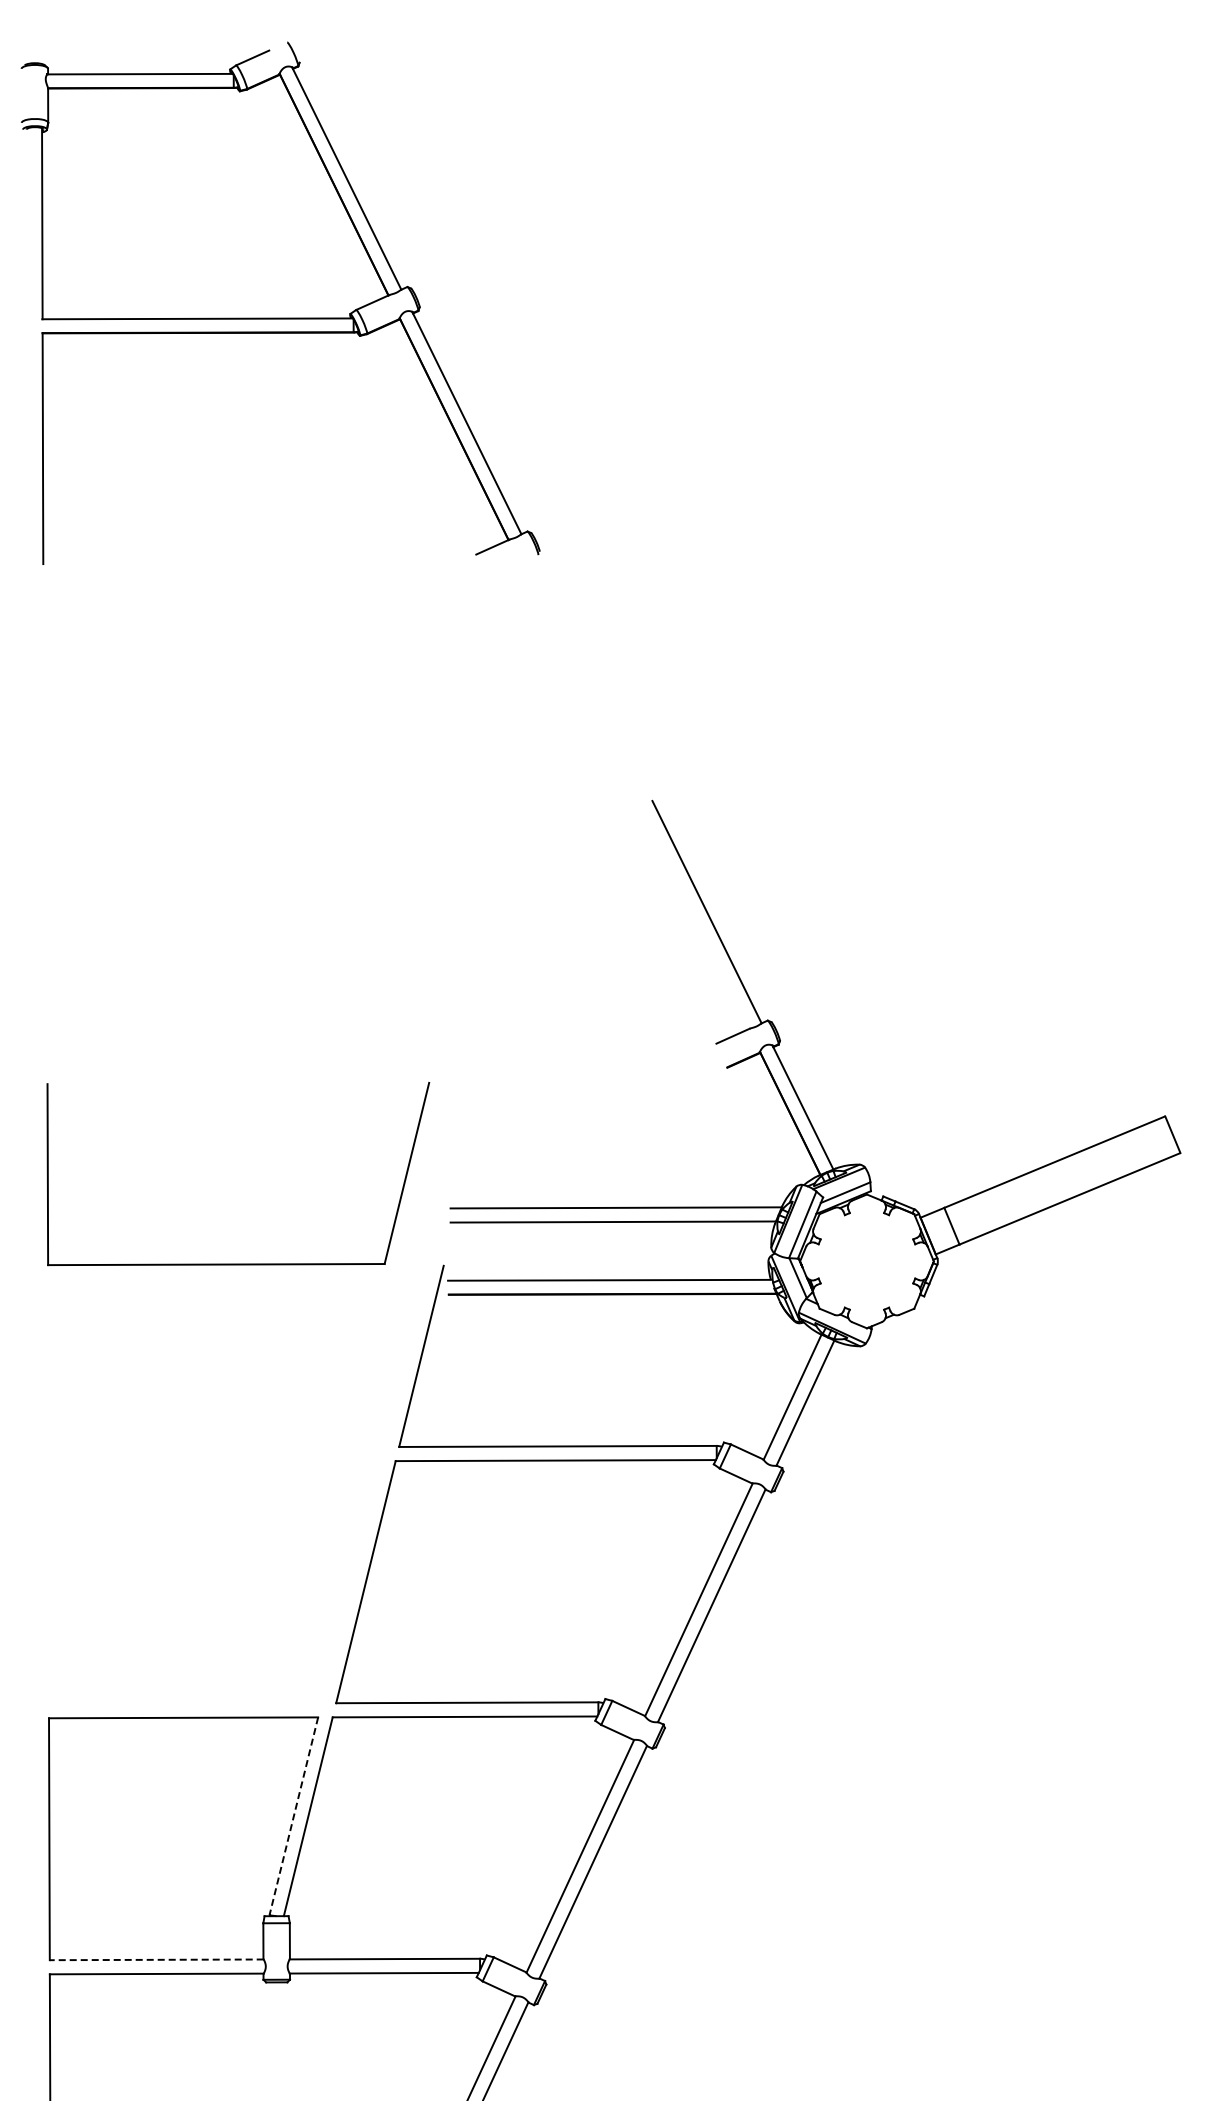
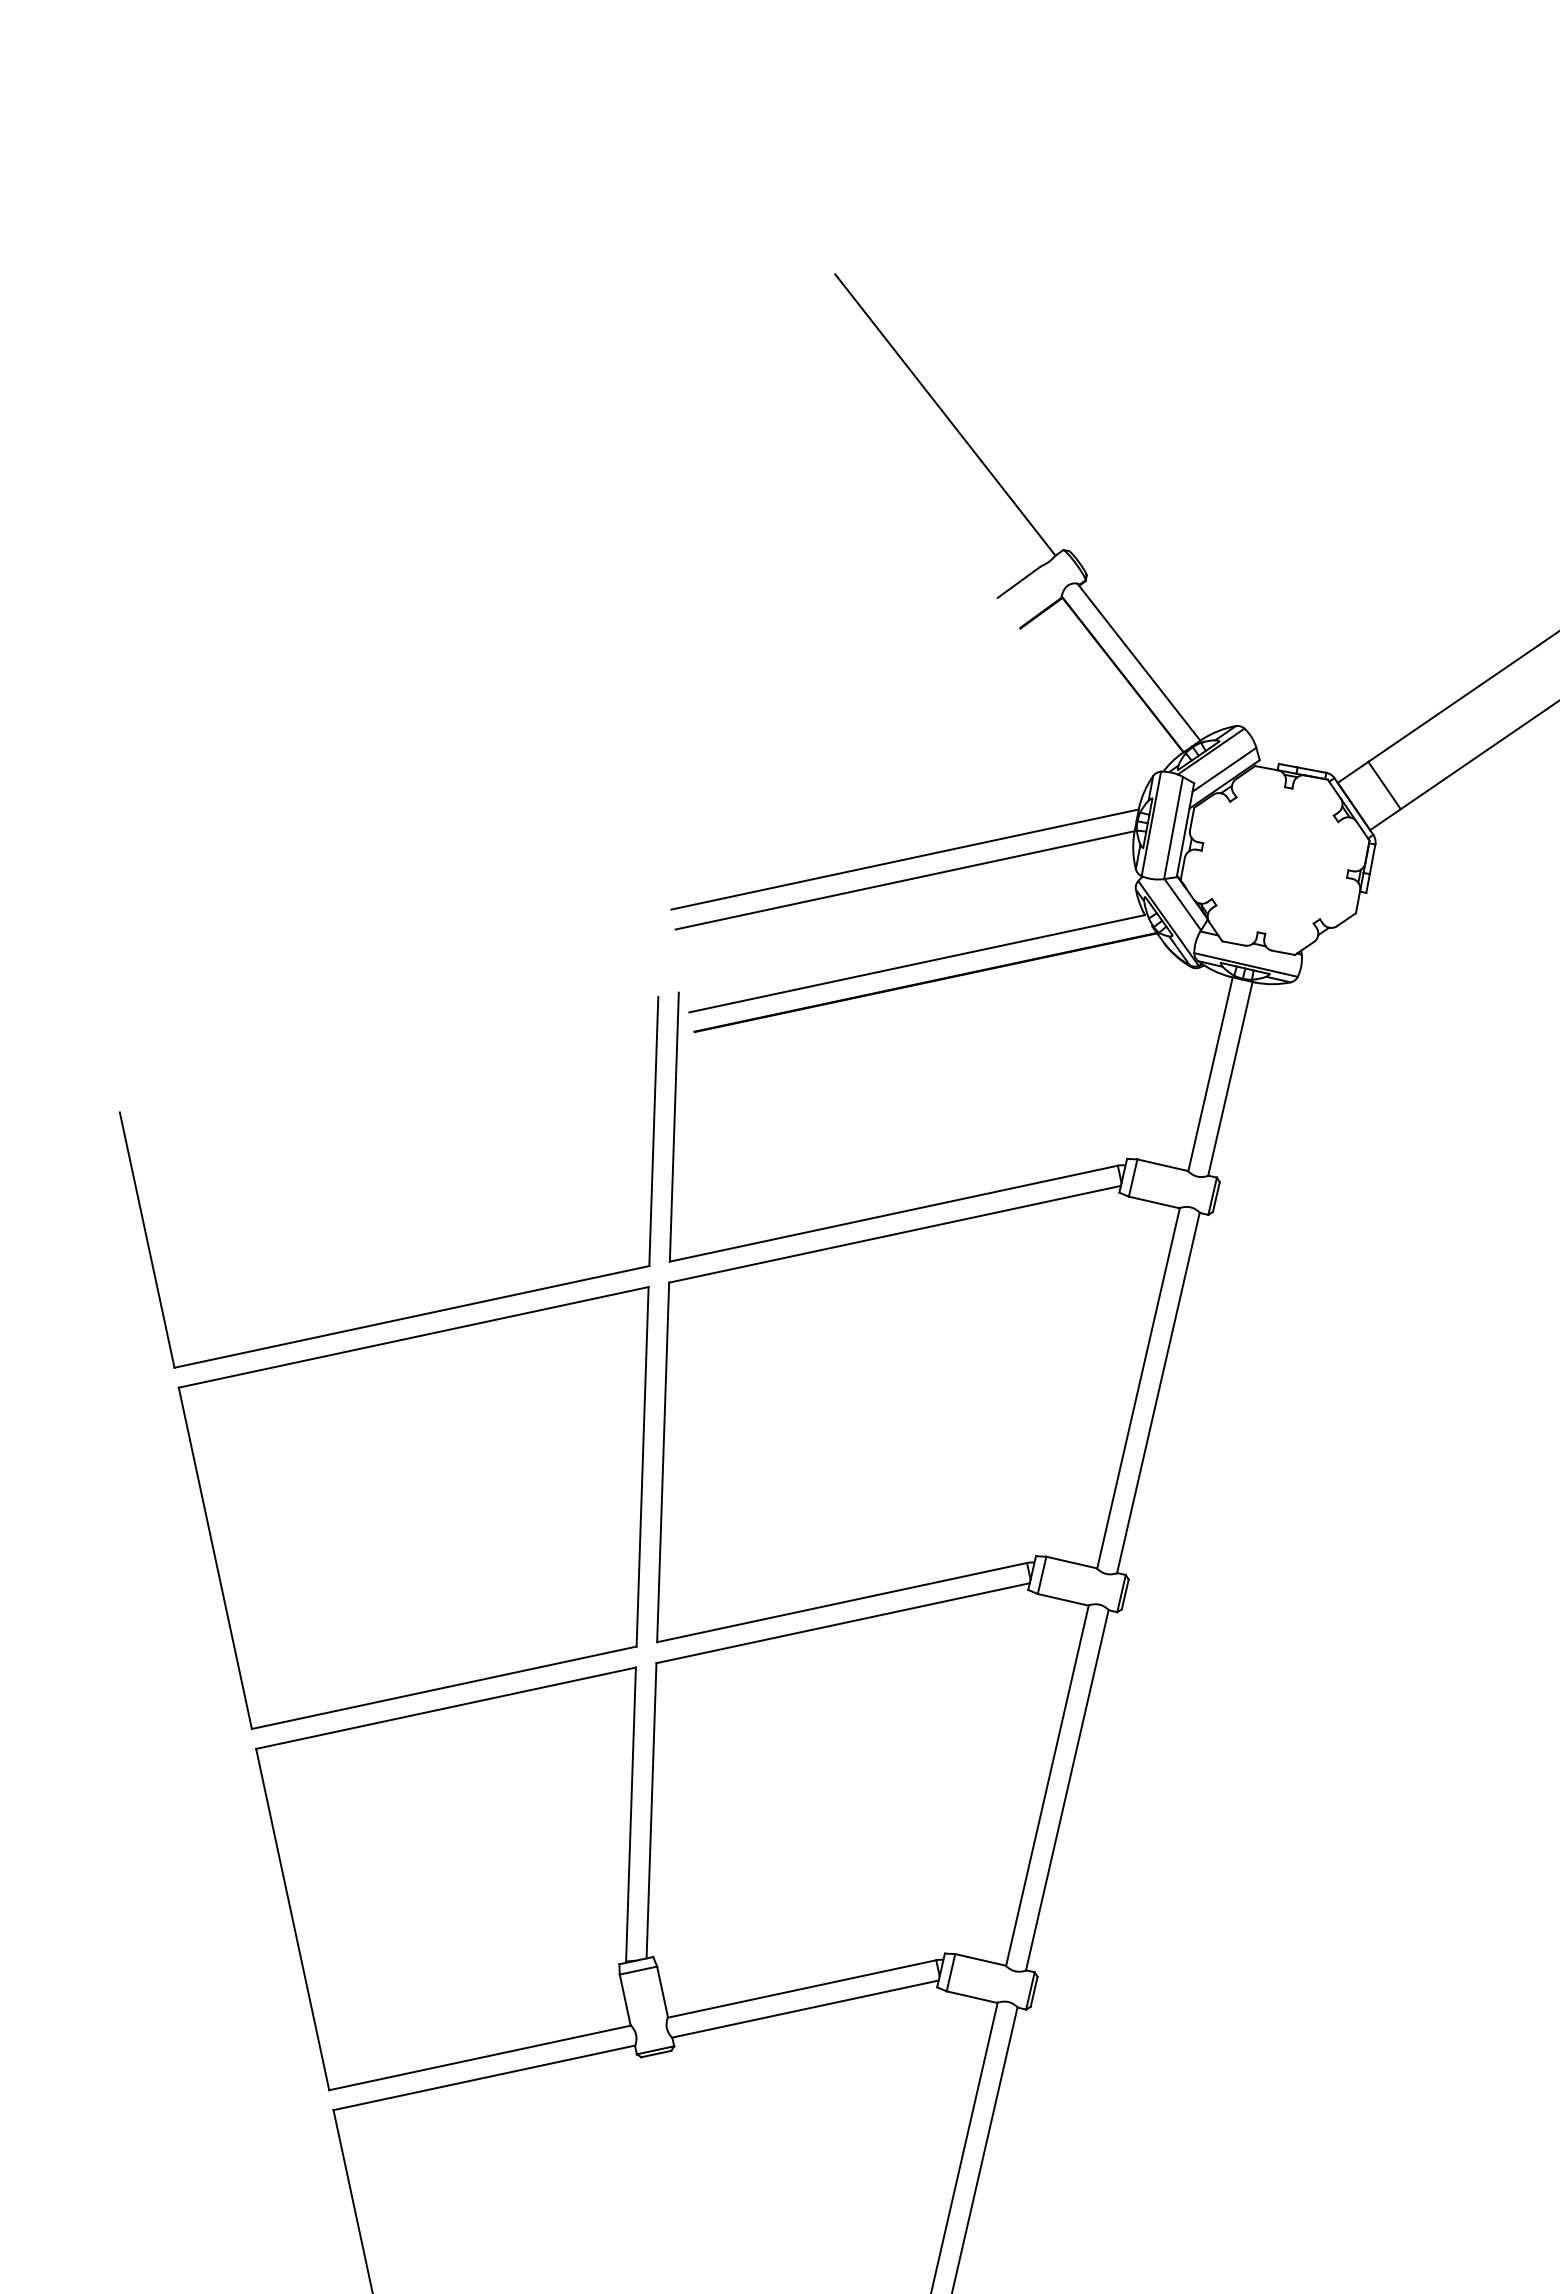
part: (238, 1263) -> (442, 1308), moved
part: (214, 1582) -> (449, 1507), added
line: (293, 1816) -> (630, 1814), dashed -> solid
line: (156, 1959) -> (479, 2057), dashed -> solid

